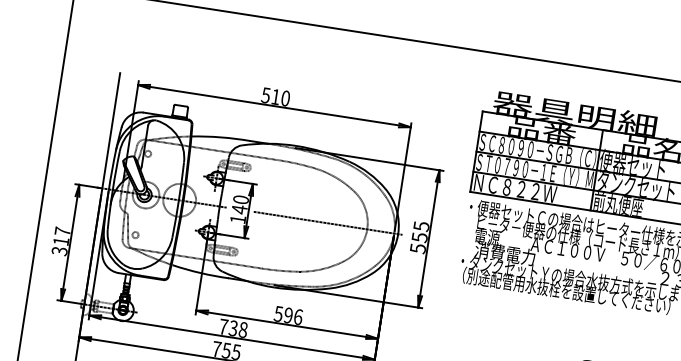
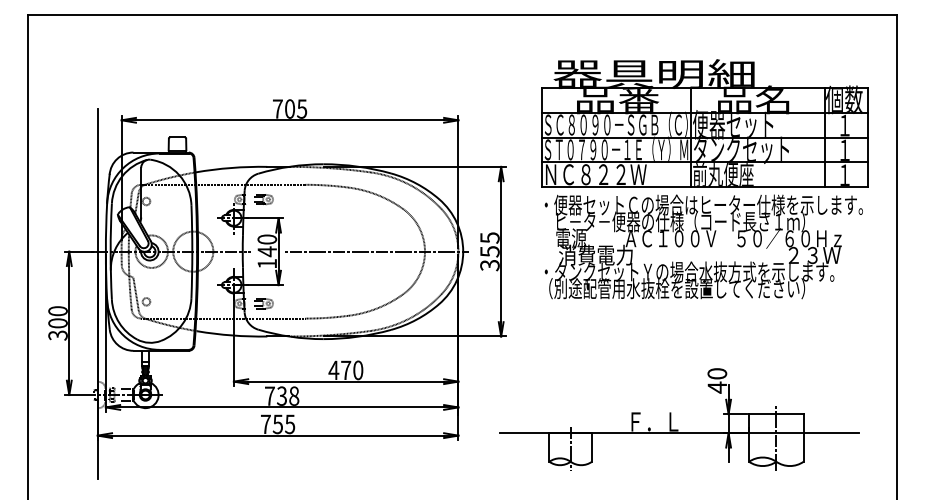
text: (275, 96) -> (289, 108), 510 -> 705
text: (61, 236) -> (57, 317), 317 -> 300
text: (417, 247) -> (489, 264), 555 -> 355
text: (288, 315) -> (345, 370), 596 -> 470

